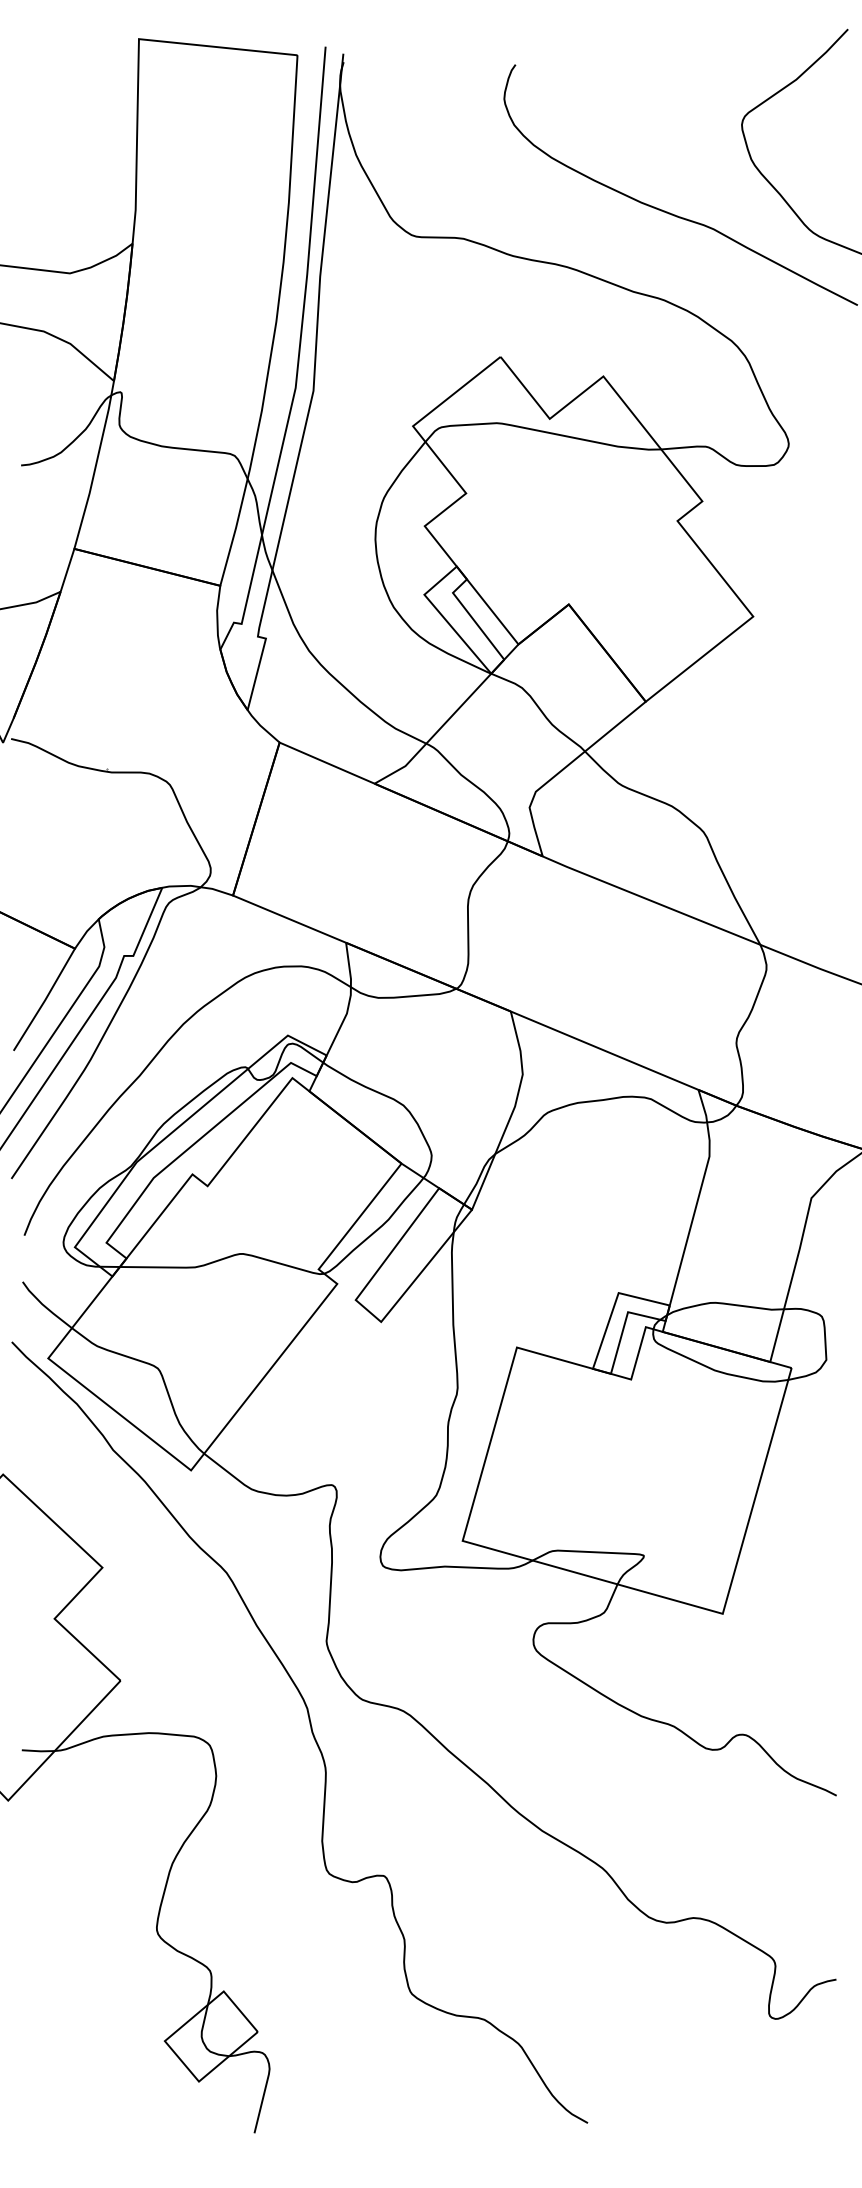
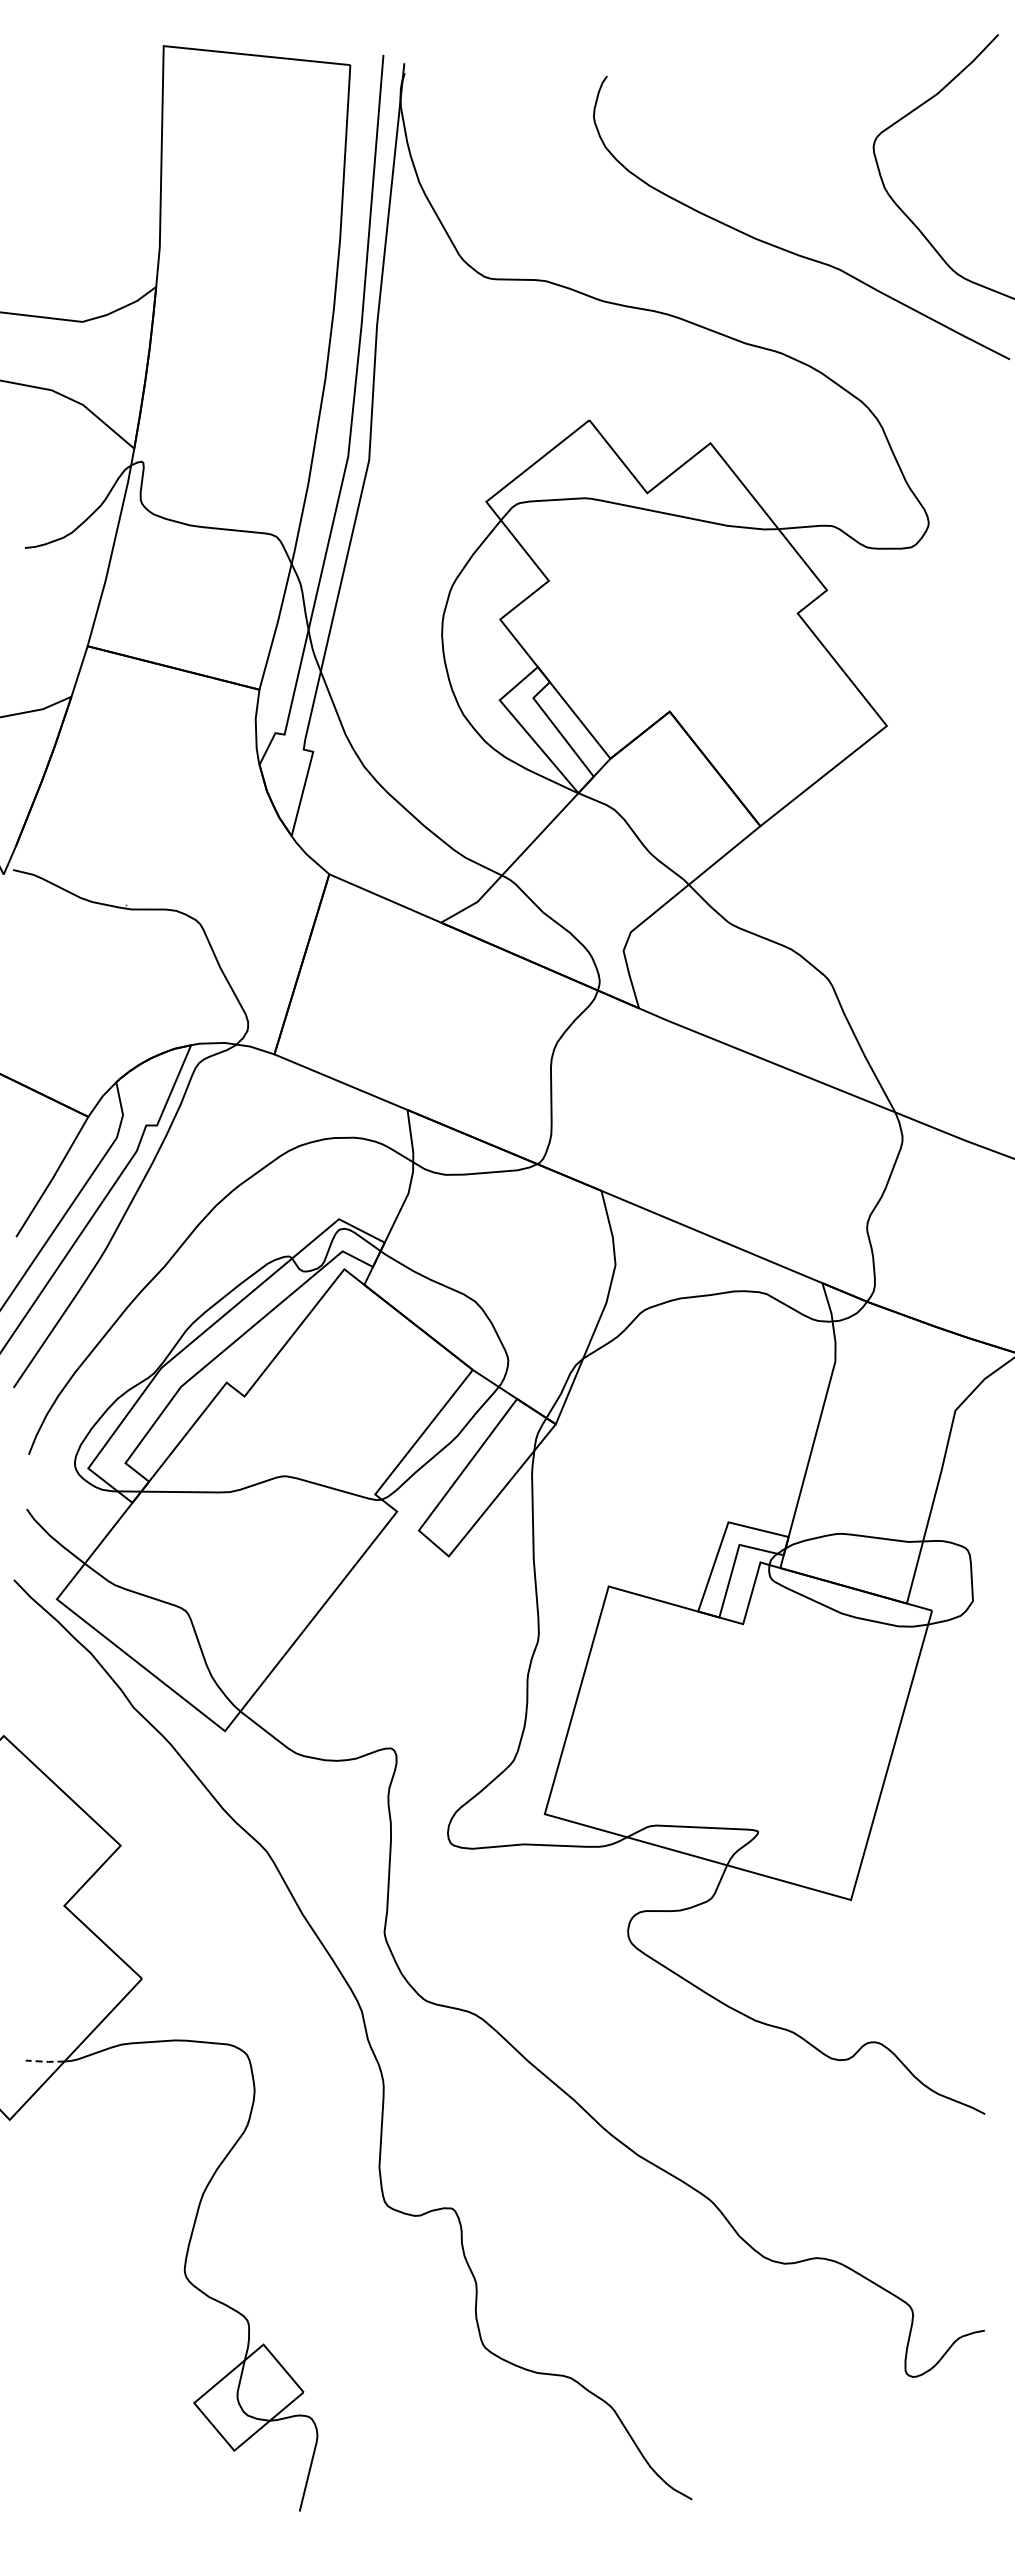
line: (38, 1751) -> (45, 2061), solid -> dashed

